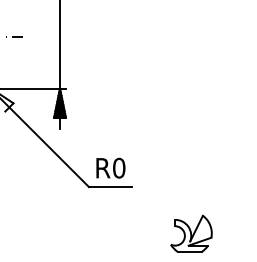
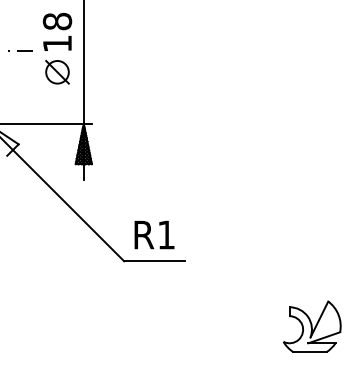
part: (40, 34) -> (56, 48), added
text: (119, 167) -> (166, 234), R0 -> R1
part: (191, 233) -> (312, 326), moved

